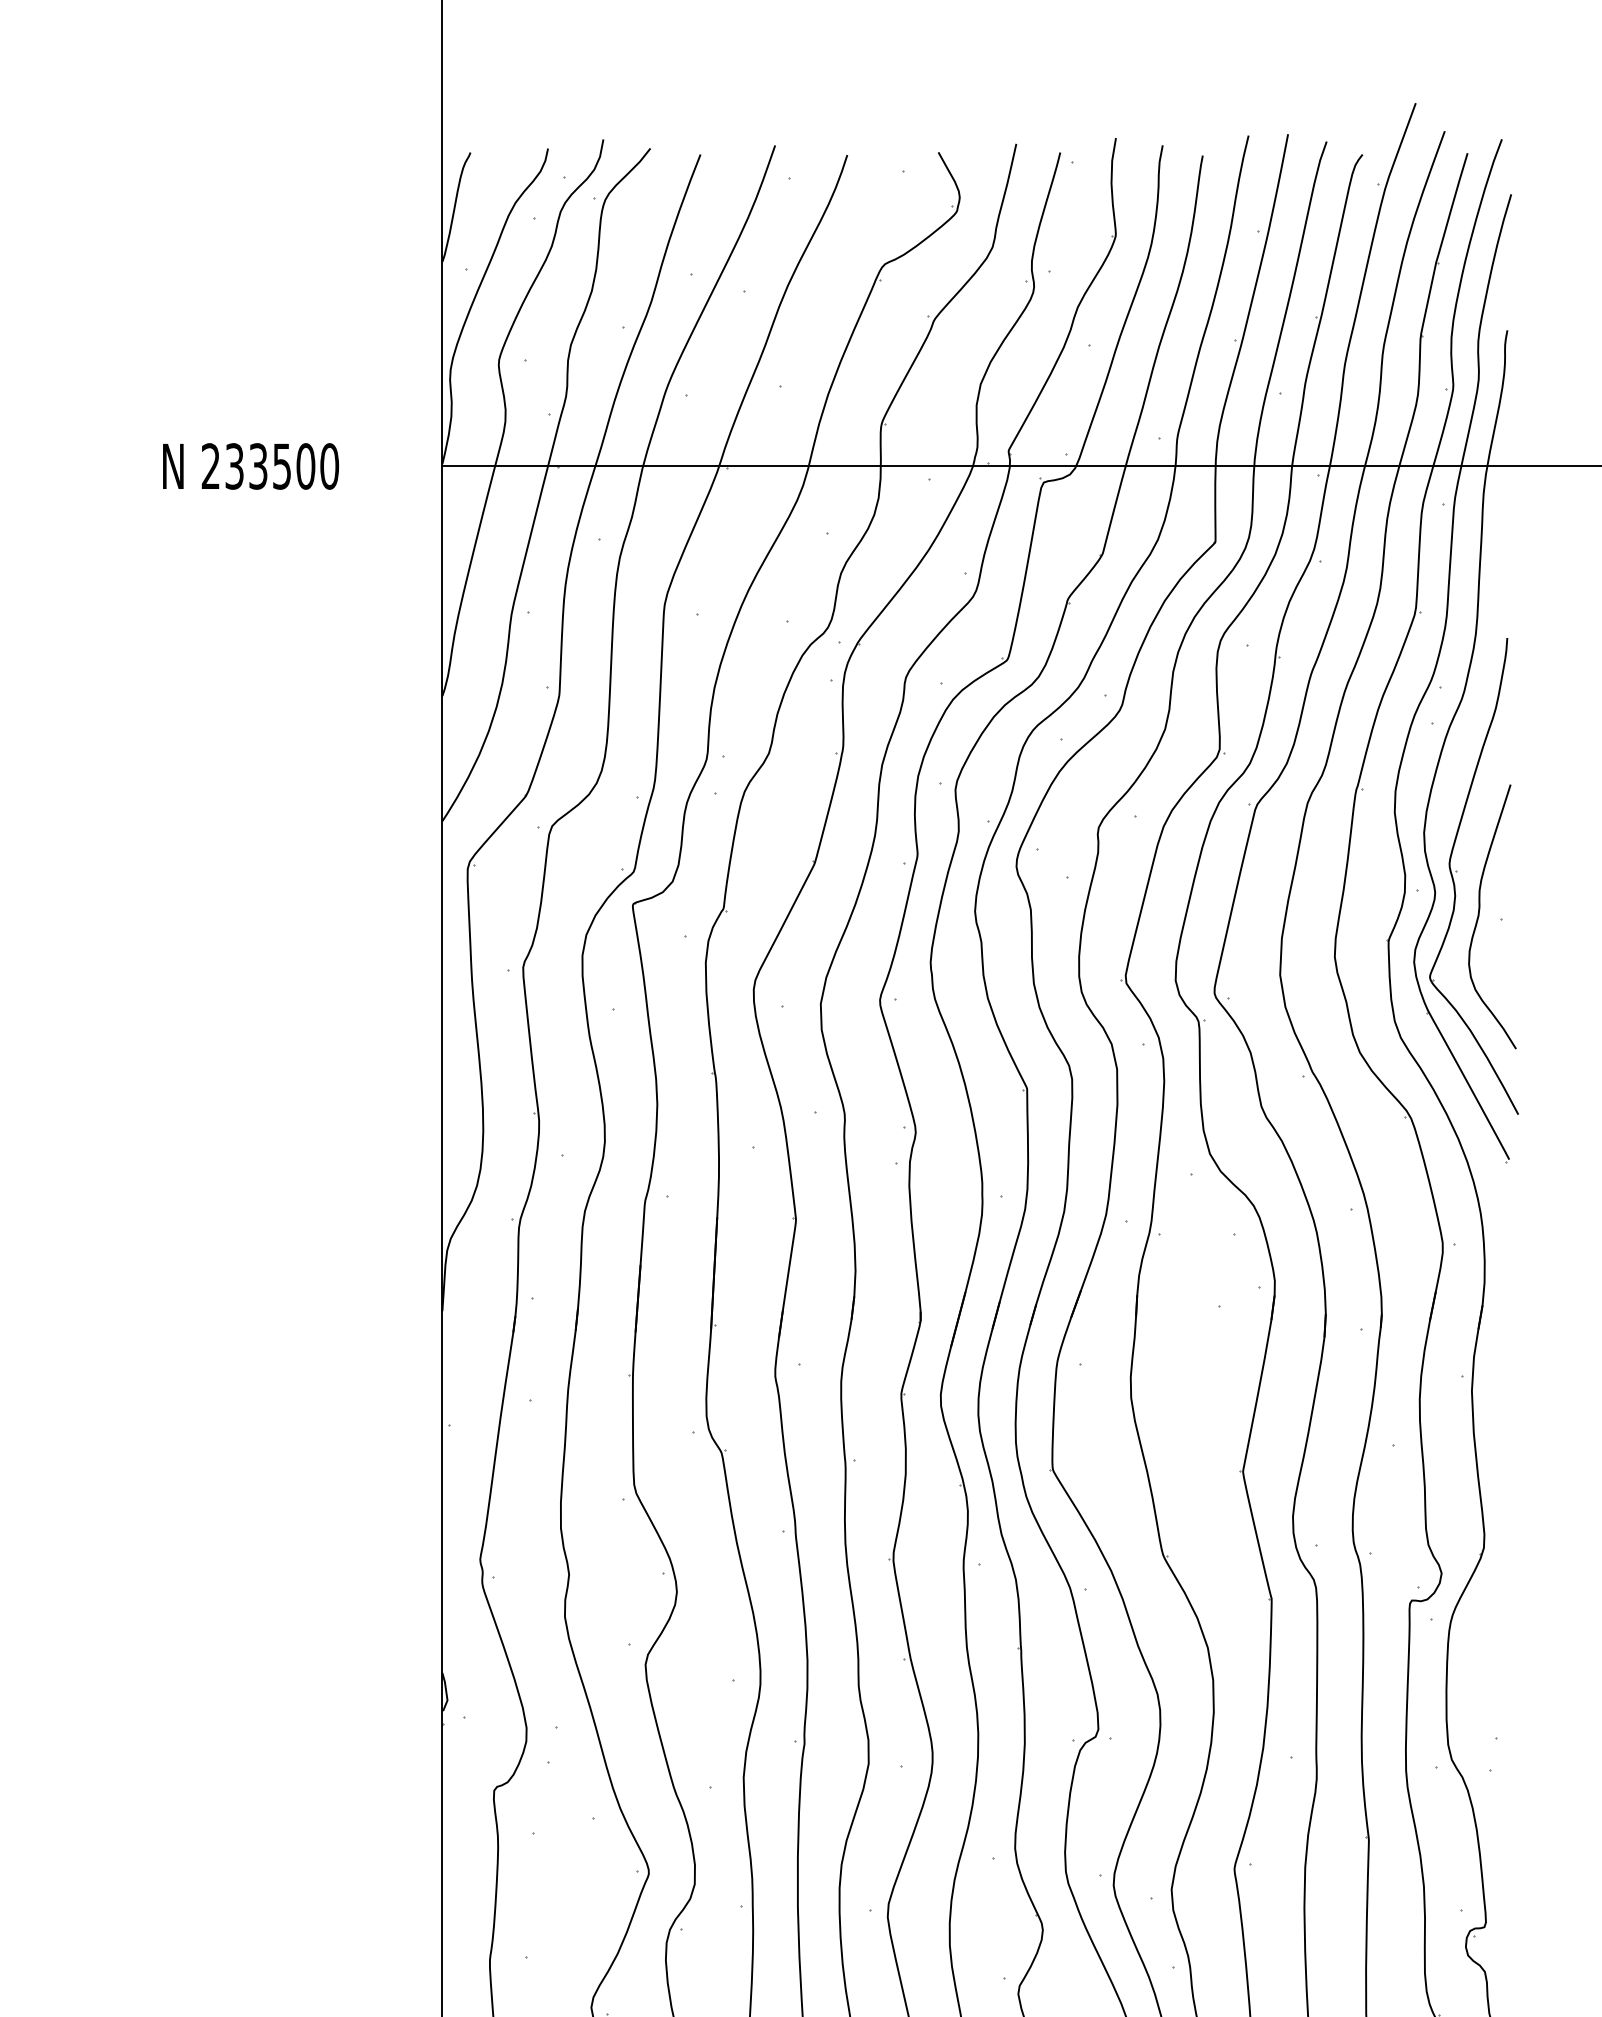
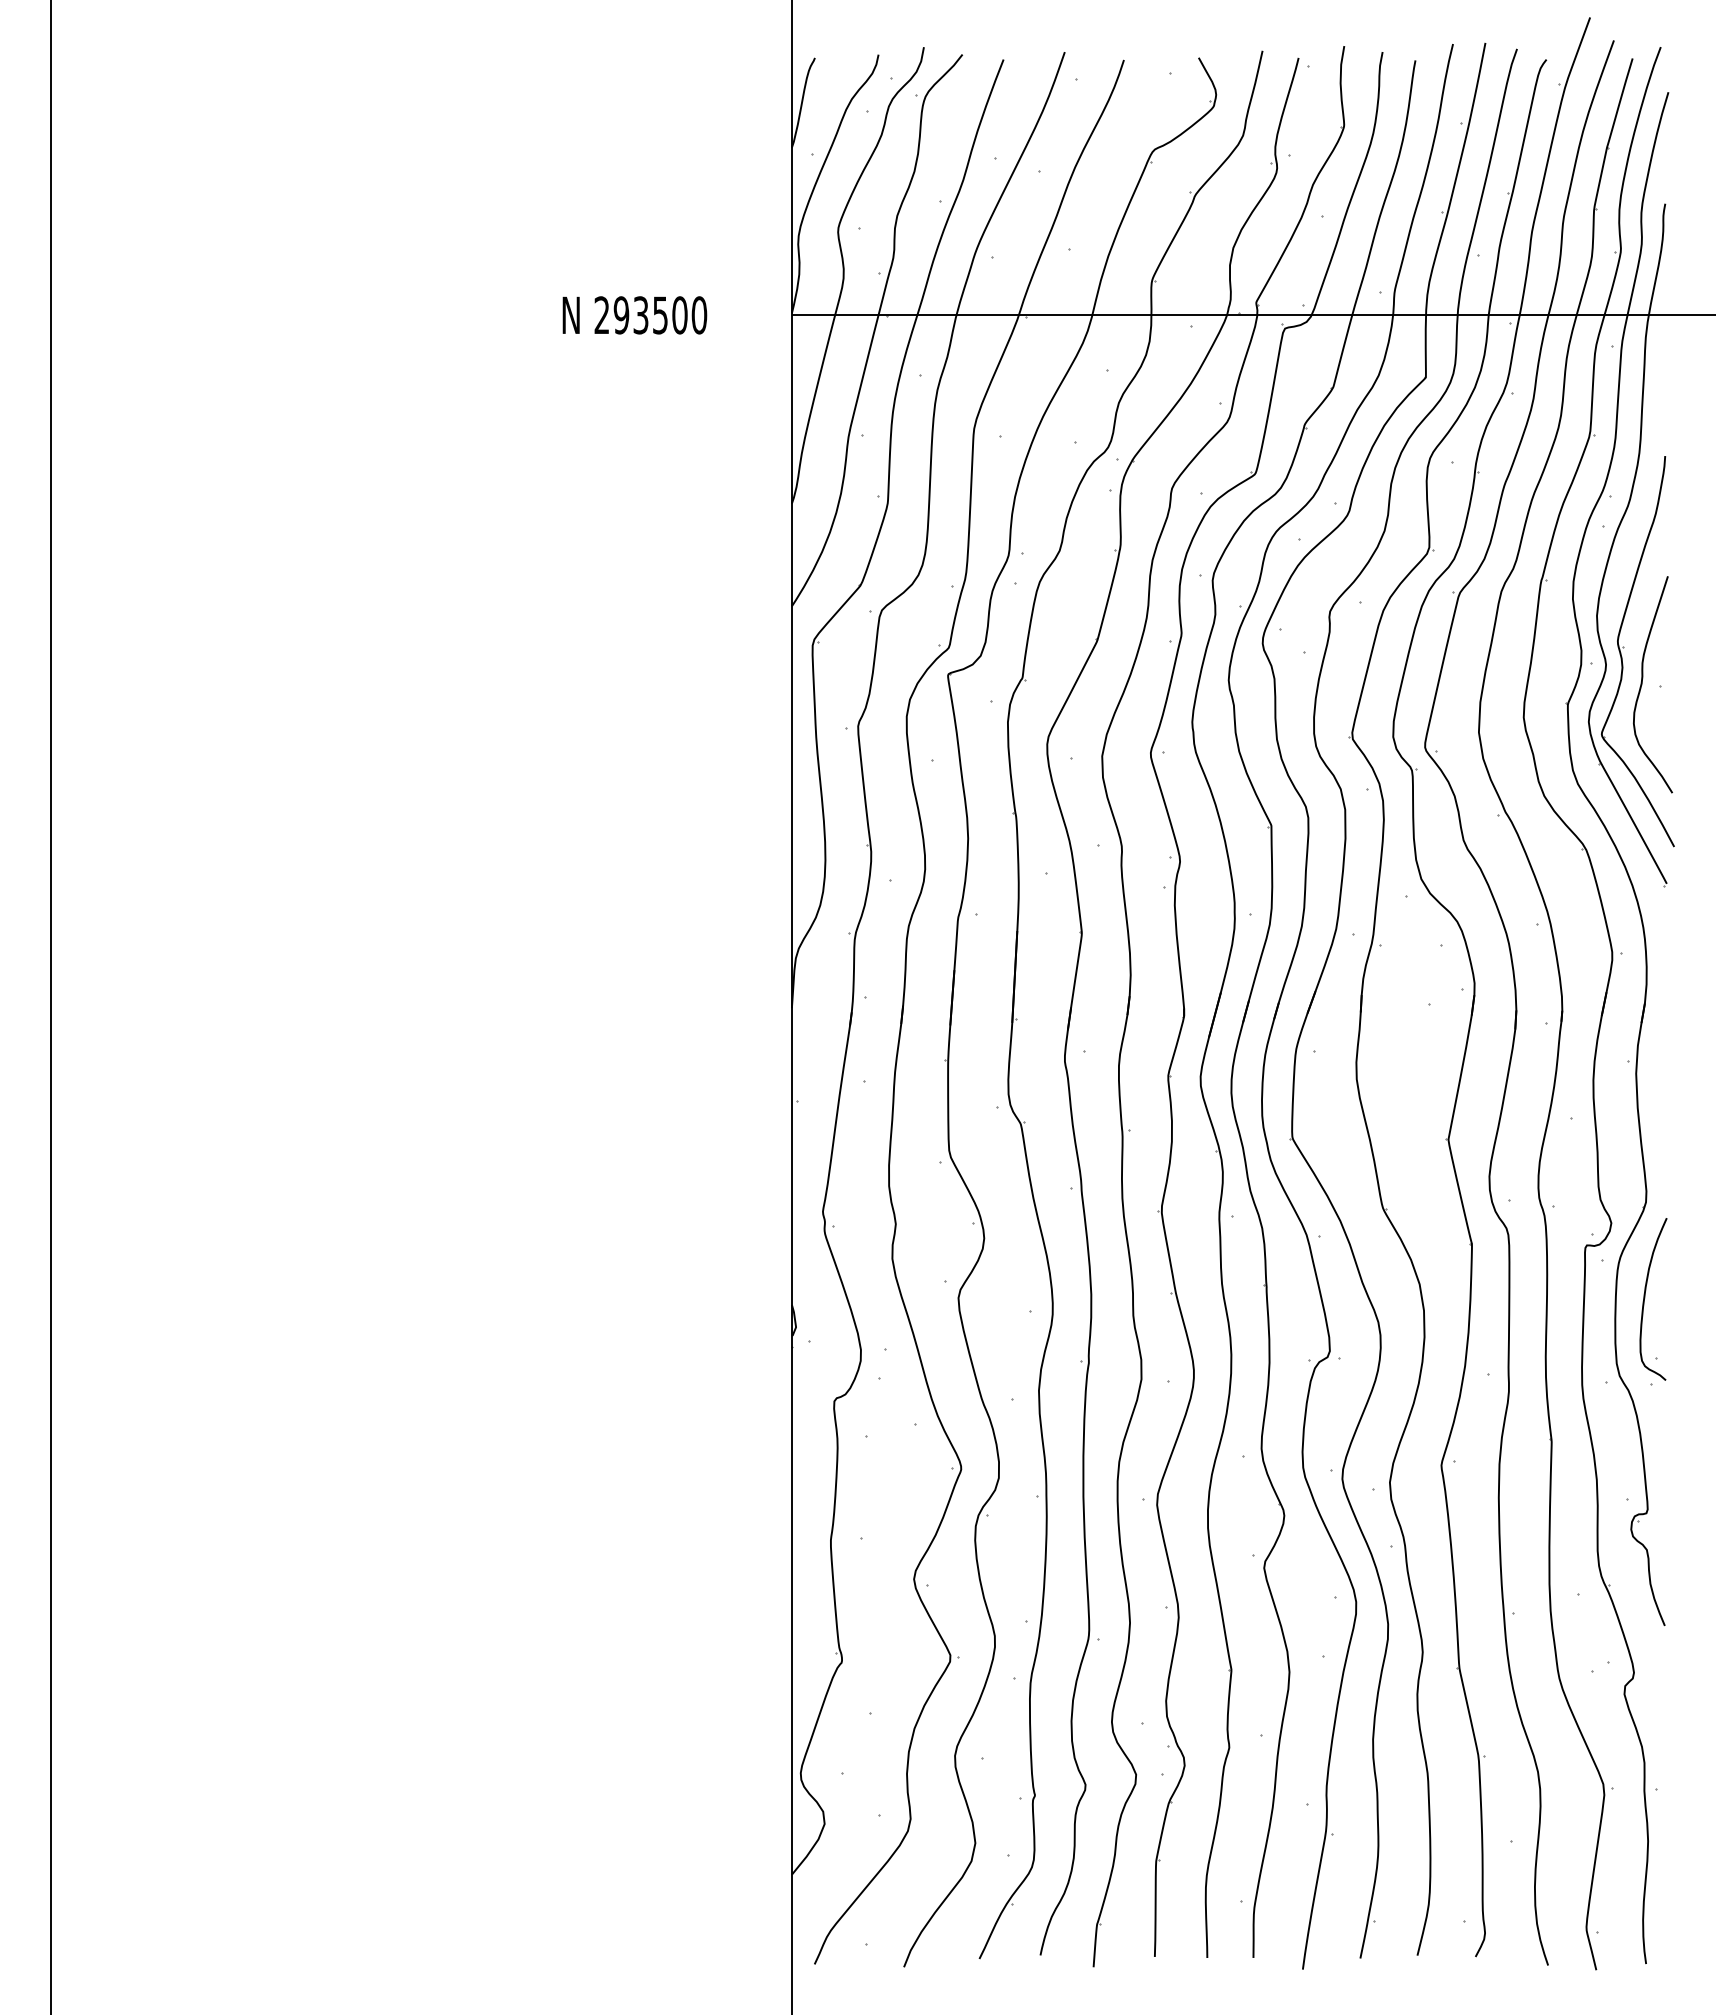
text: (234, 466) -> (621, 315), 233500 -> 293500
curve: (1483, 1665) -> (1645, 1298), added

